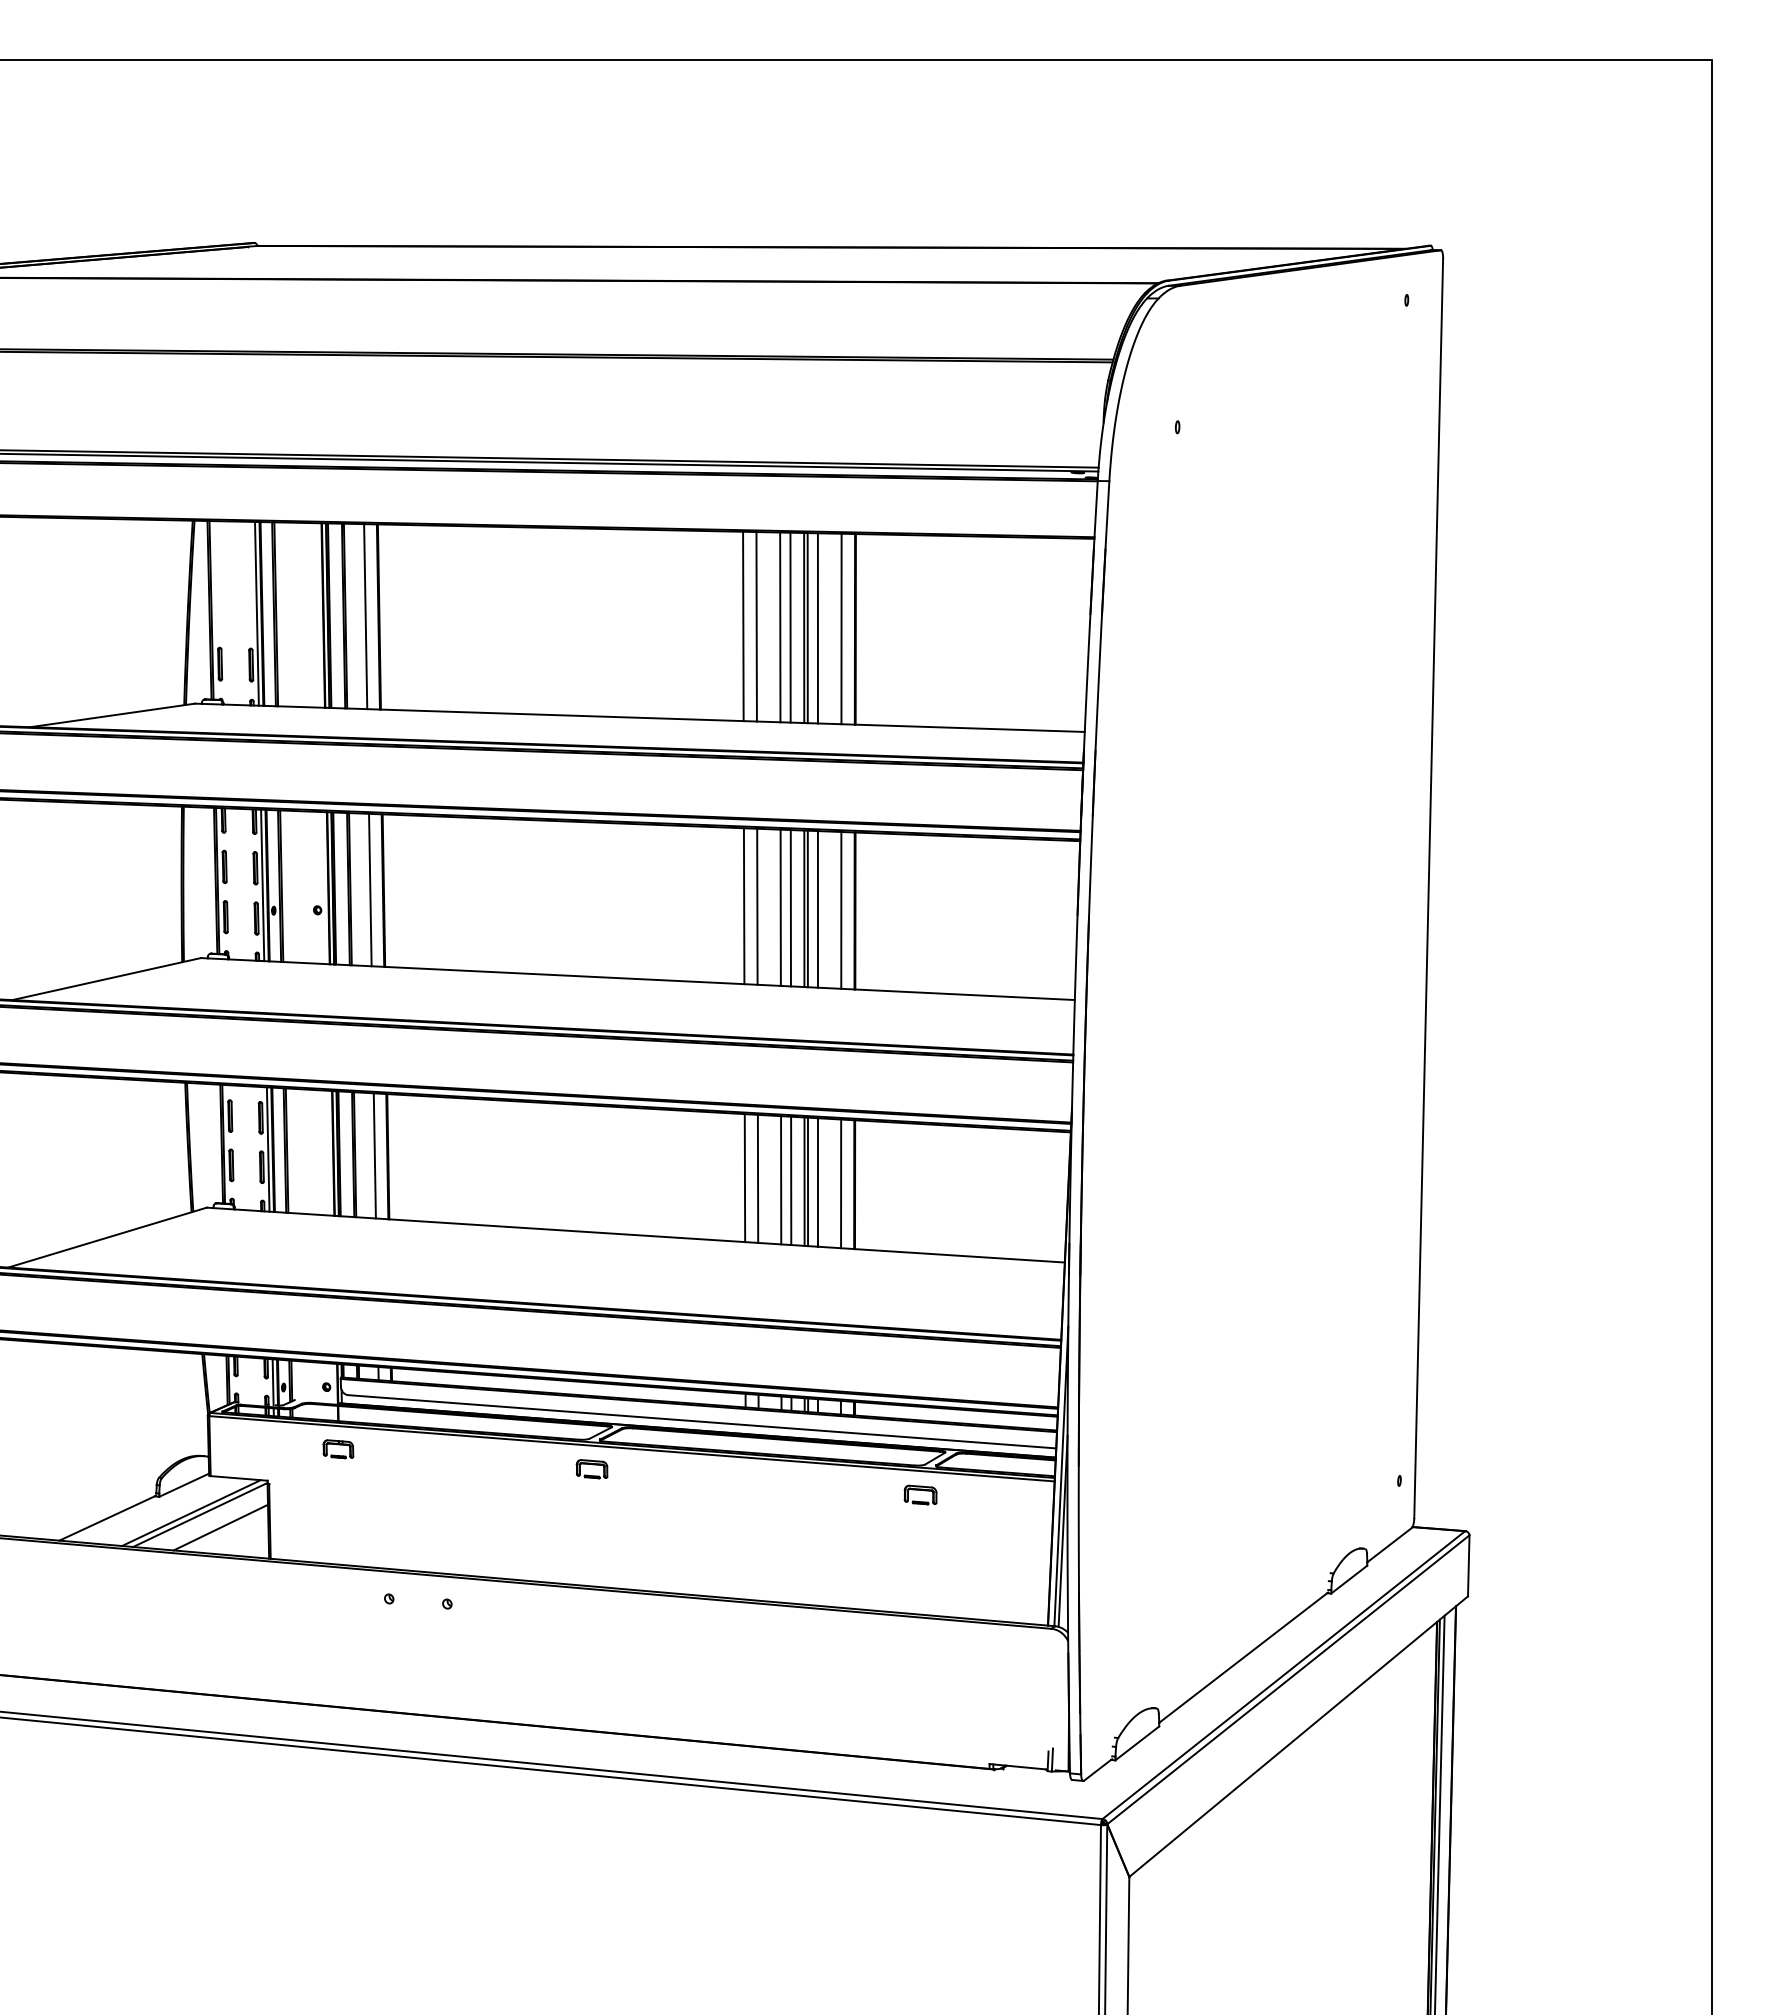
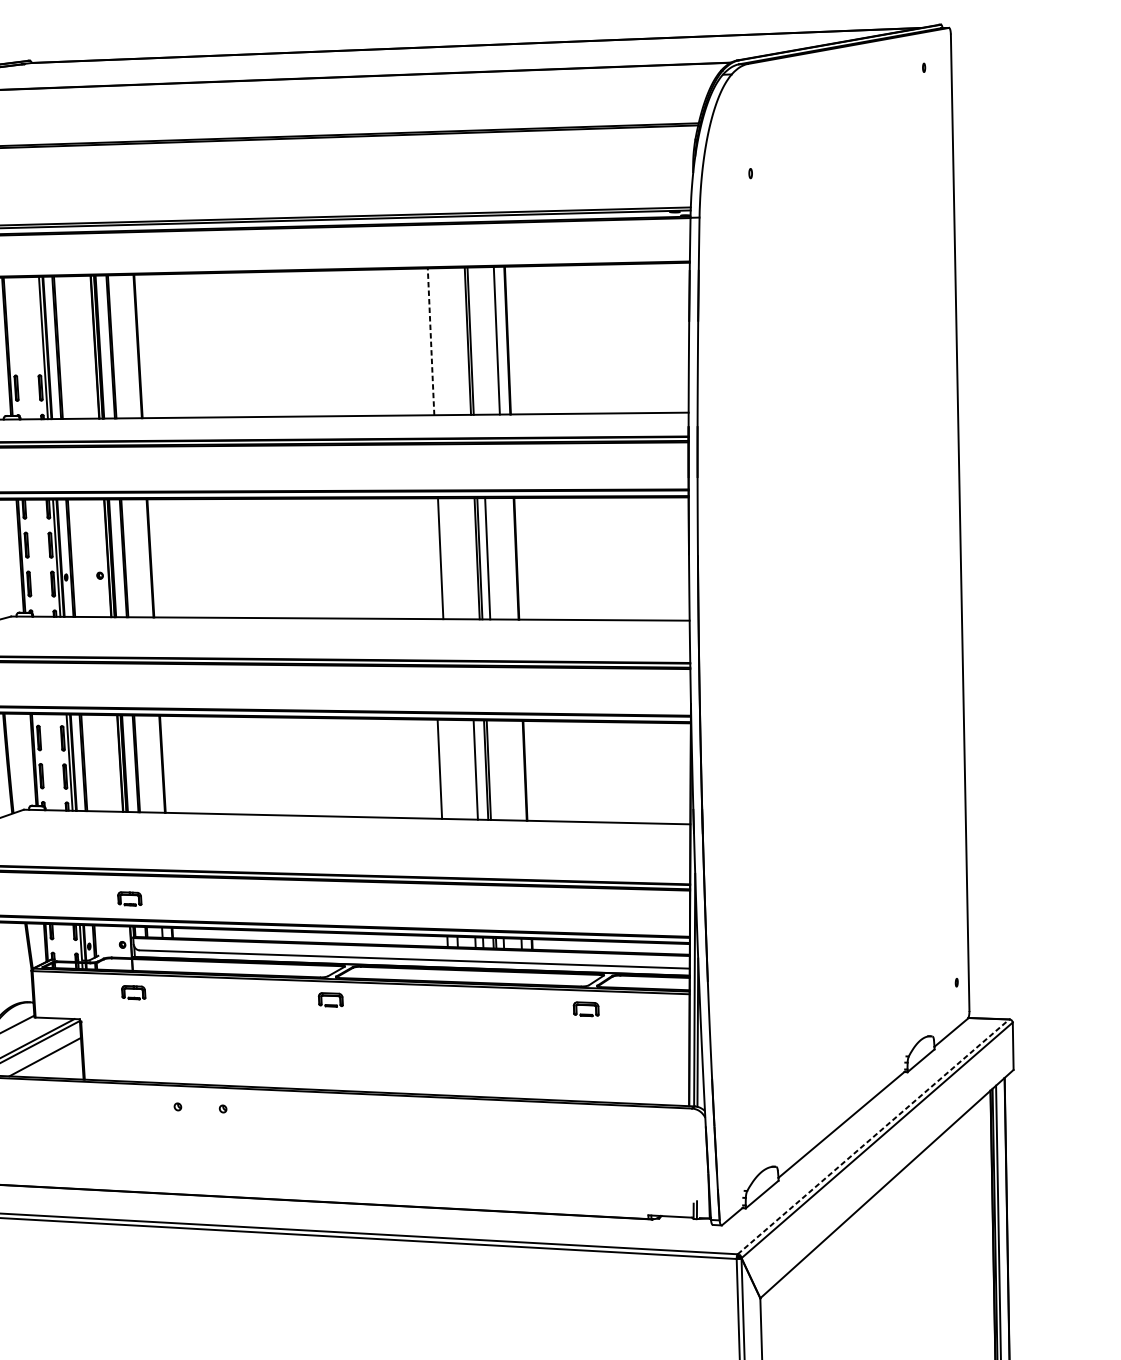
line: (365, 616) -> (127, 346), removed
line: (743, 626) -> (420, 342), removed
line: (756, 626) -> (430, 341), solid -> dashed
line: (780, 627) -> (449, 341), removed
line: (790, 627) -> (457, 341), removed
line: (817, 628) -> (478, 341), removed
line: (370, 889) -> (140, 557), removed
line: (743, 906) -> (429, 558), removed
line: (780, 907) -> (458, 558), removed
line: (790, 908) -> (466, 558), removed
line: (841, 910) -> (505, 558), removed
line: (374, 1155) -> (152, 763), removed
line: (757, 1178) -> (449, 769), removed
line: (781, 1180) -> (468, 770), removed
line: (818, 1182) -> (496, 770), removed
line: (841, 1183) -> (514, 770), removed
part: (338, 1328) -> (129, 899), added
line: (1284, 1674) -> (873, 1136), solid -> dashed

